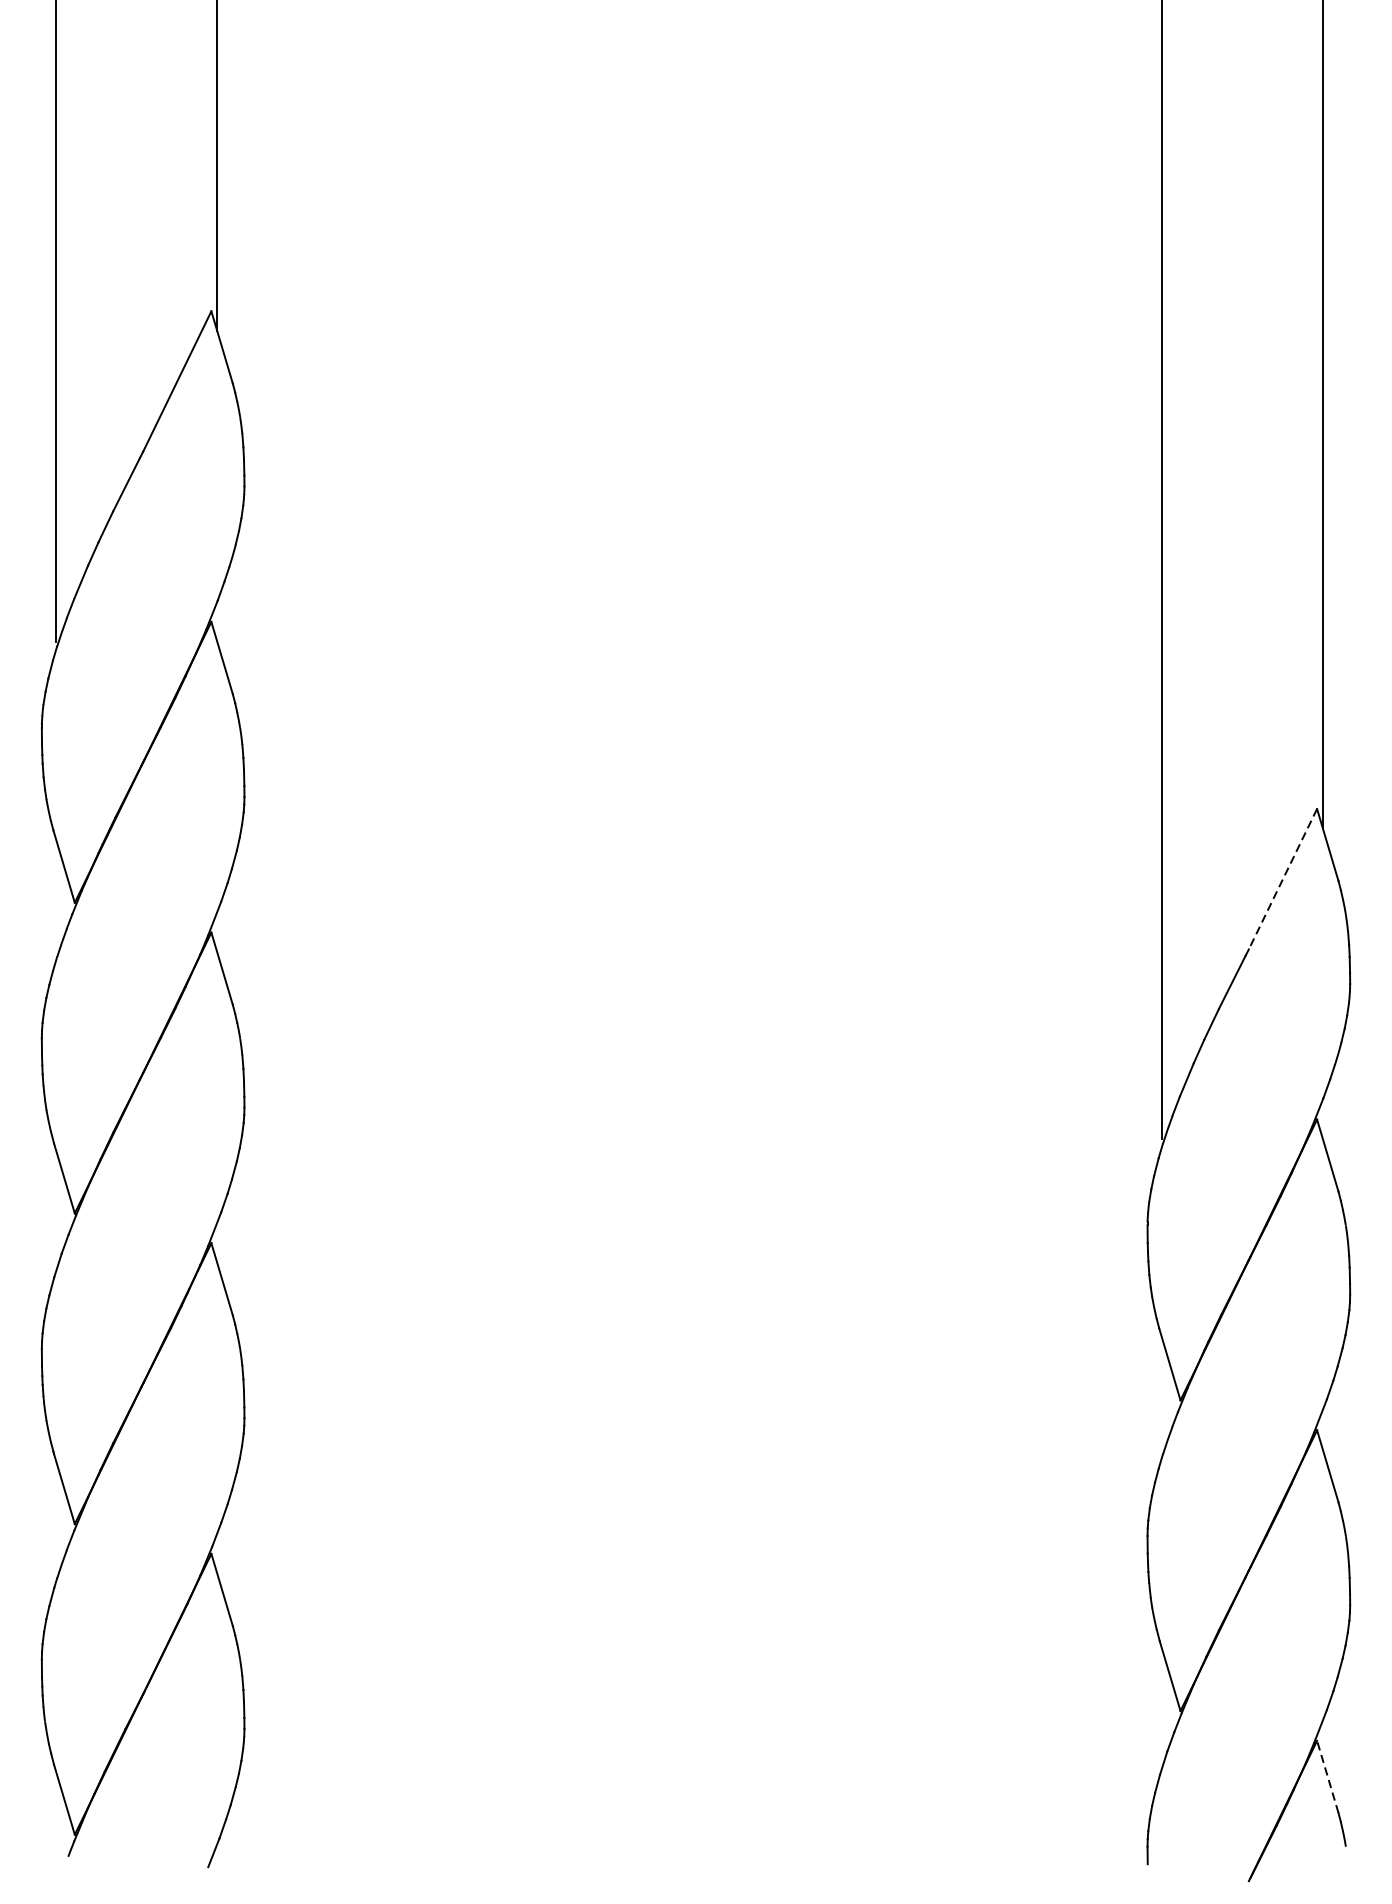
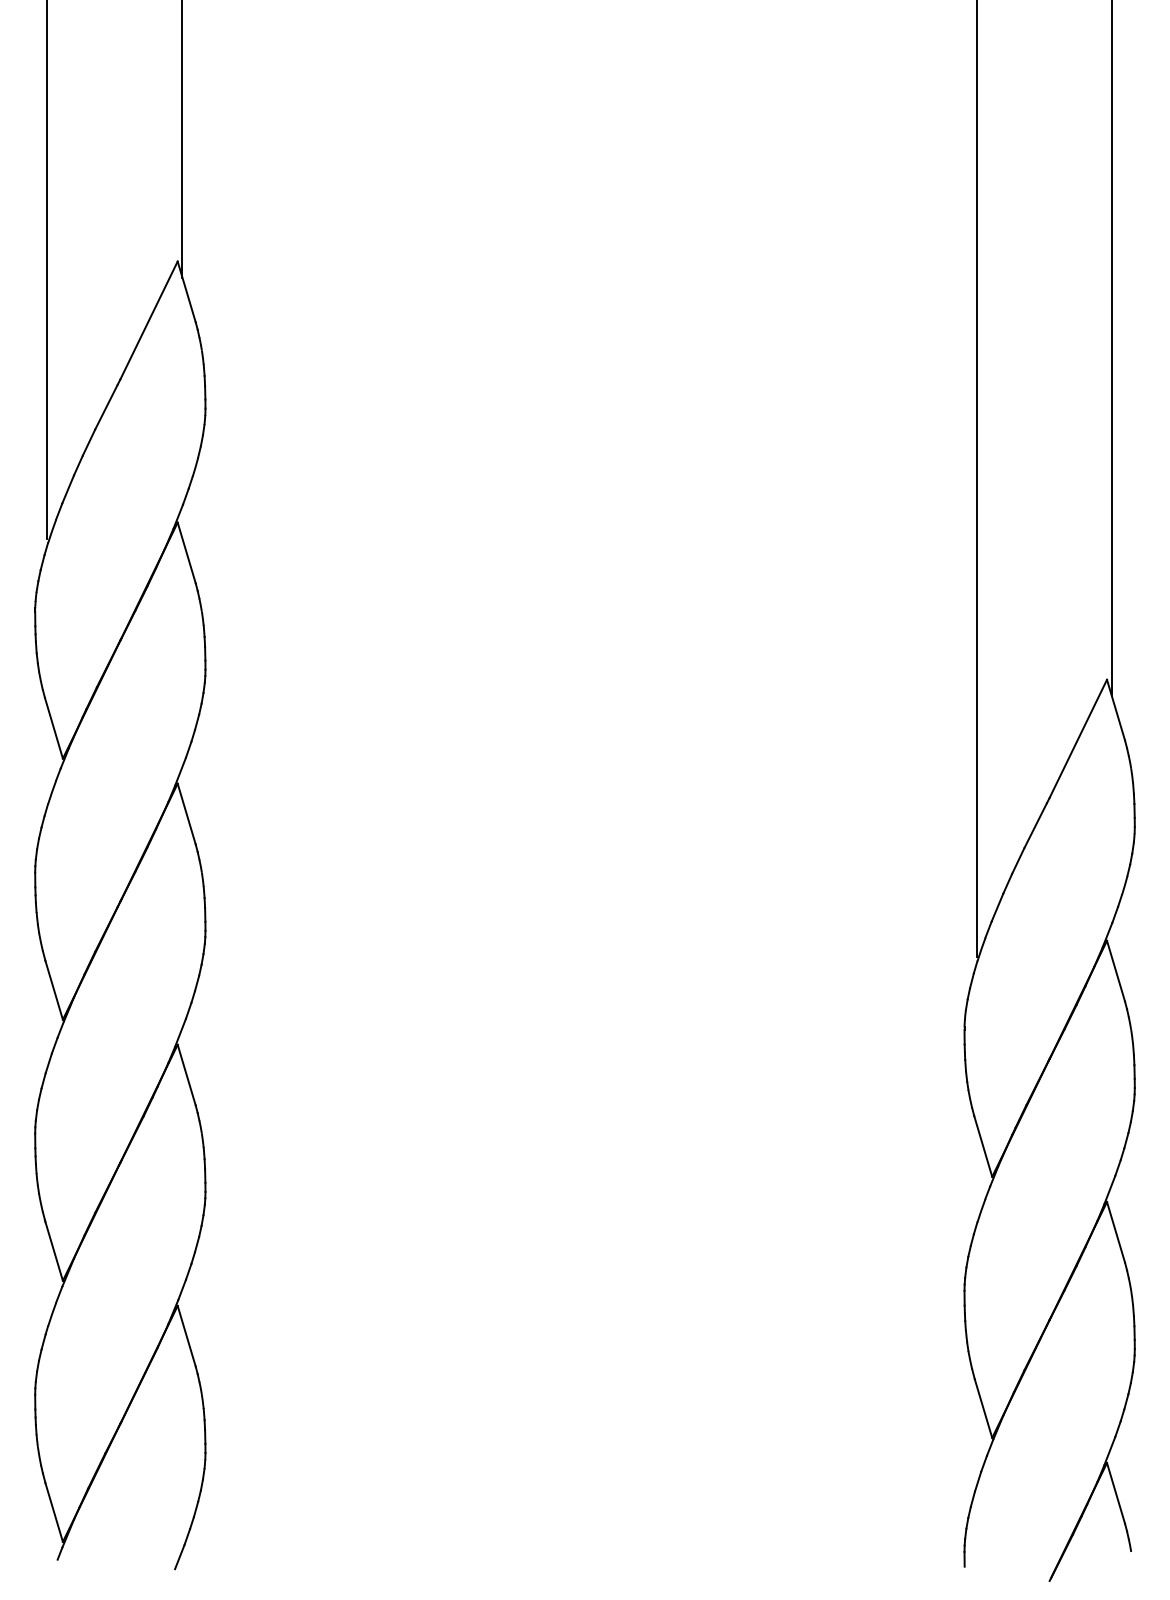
line: (1283, 878) -> (1078, 738), dashed -> solid
line: (1328, 1777) -> (1116, 1493), dashed -> solid

